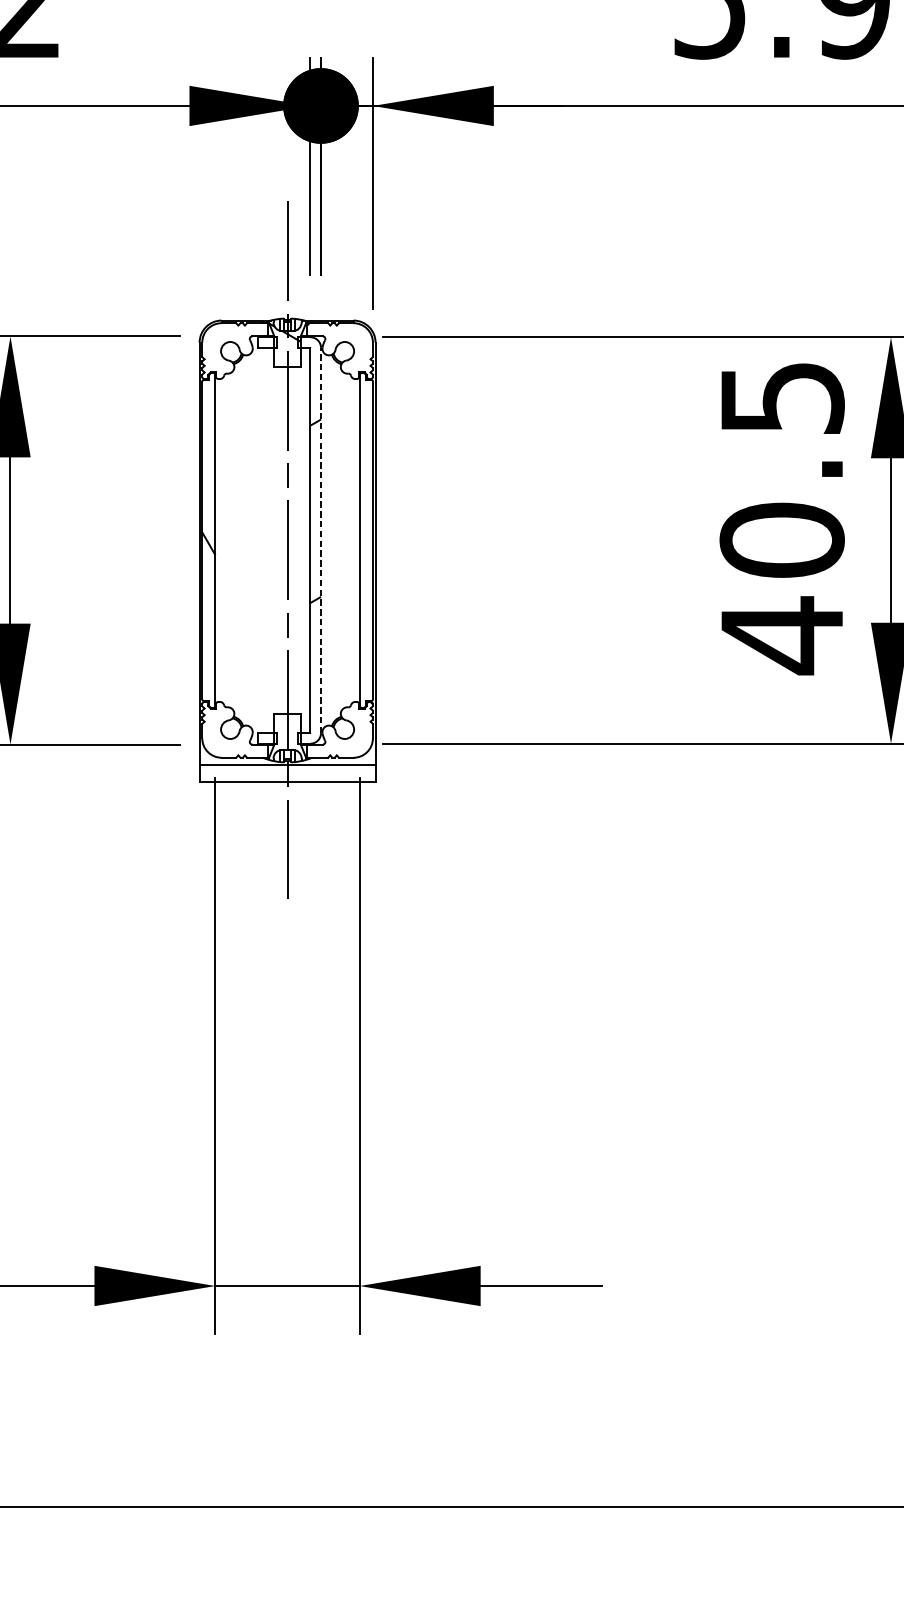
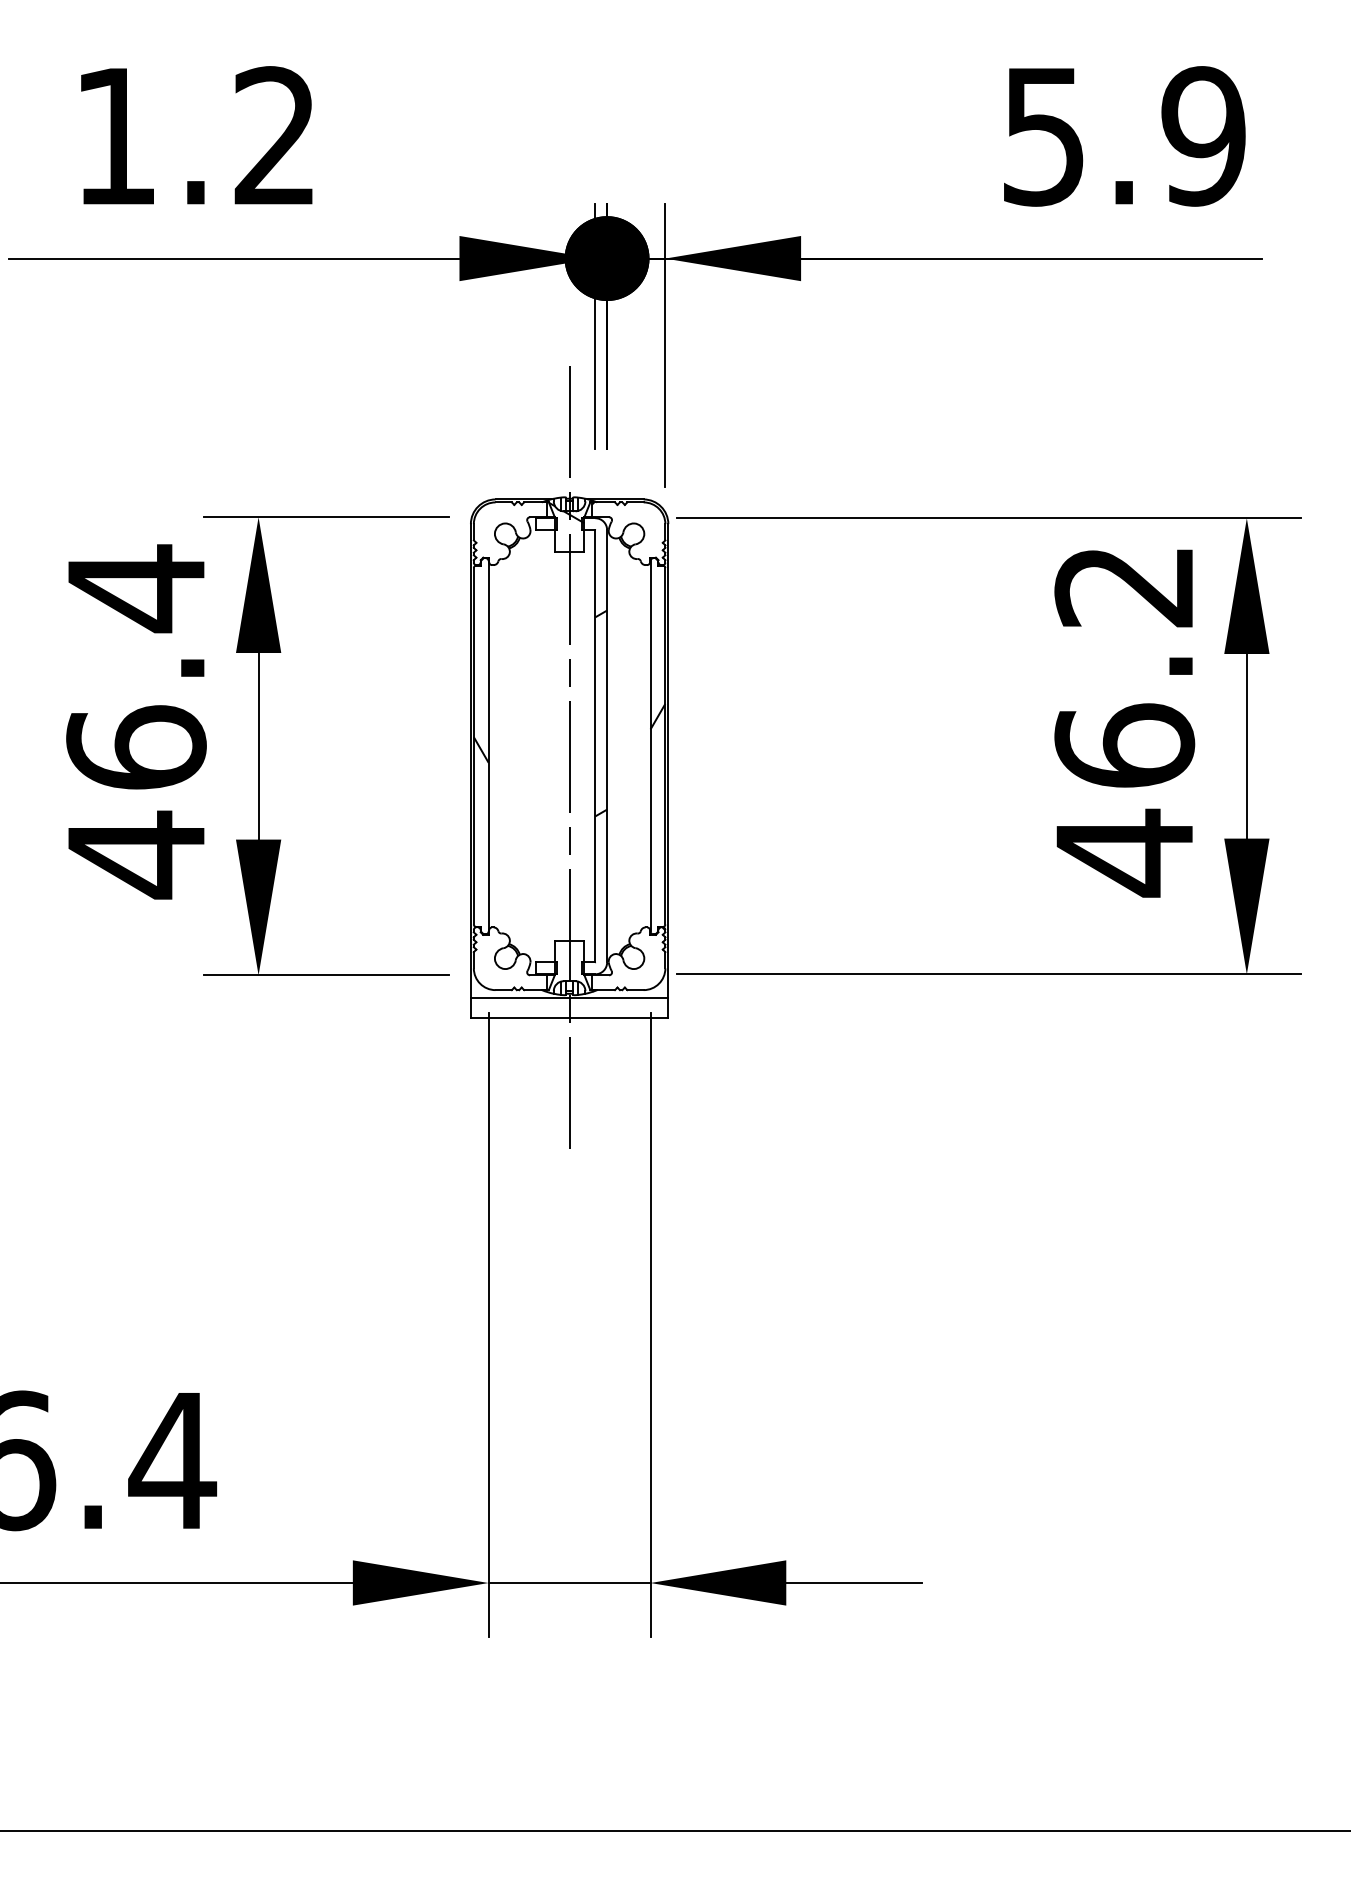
text: (782, 470) -> (1124, 667), 40.5 -> 46.2
hatch: (365, 513) -> (657, 716), added
line: (321, 539) -> (607, 745), dashed -> solid

